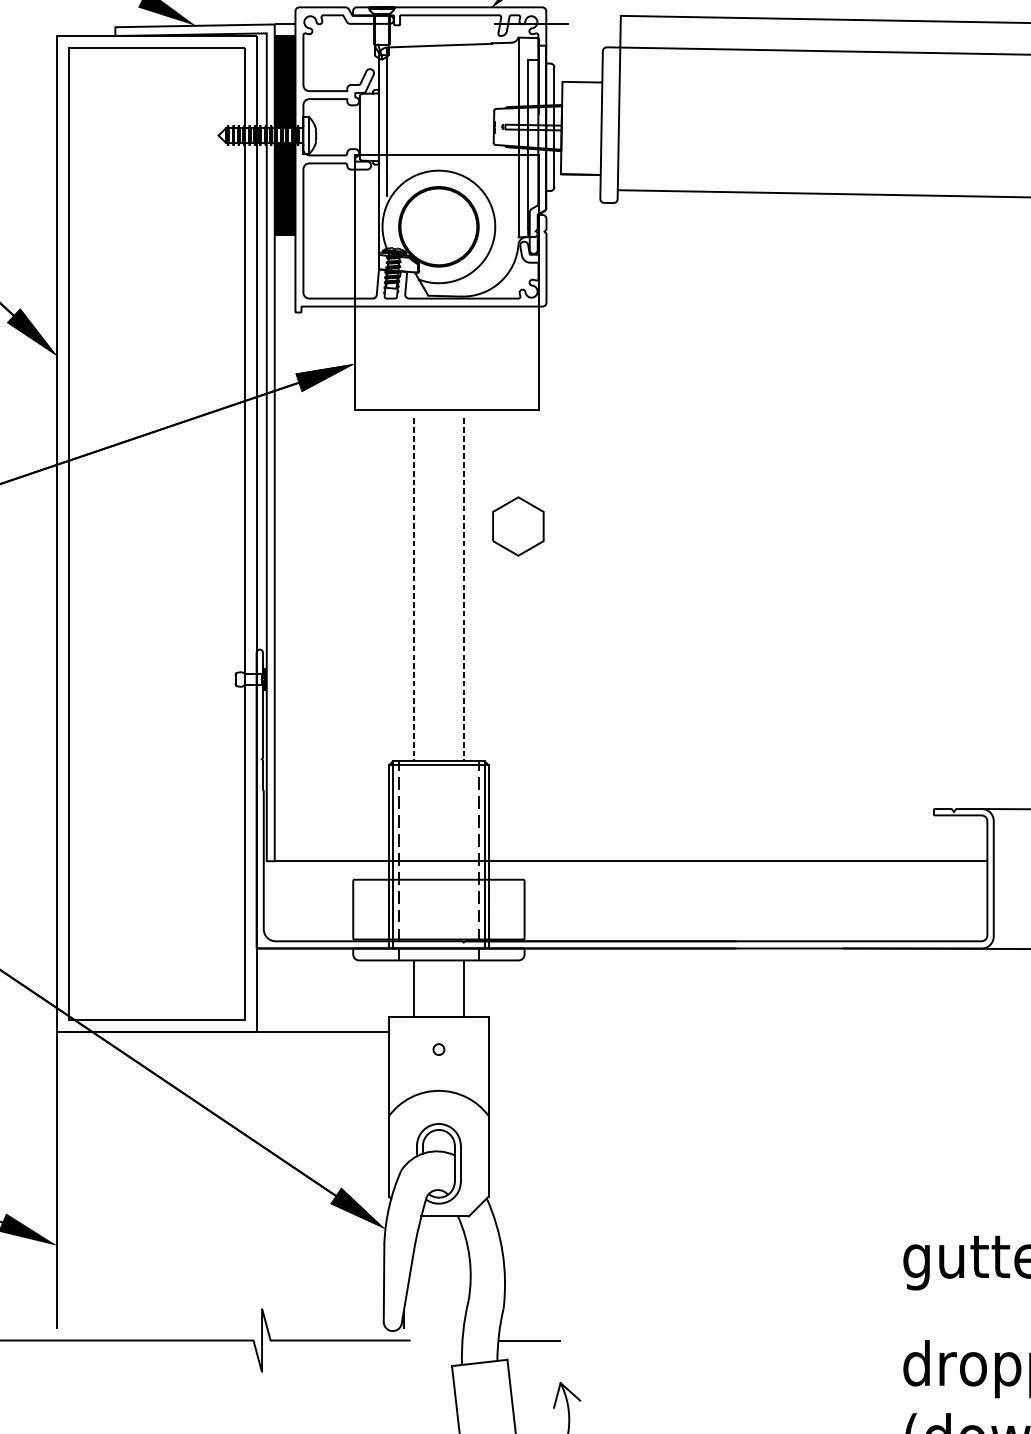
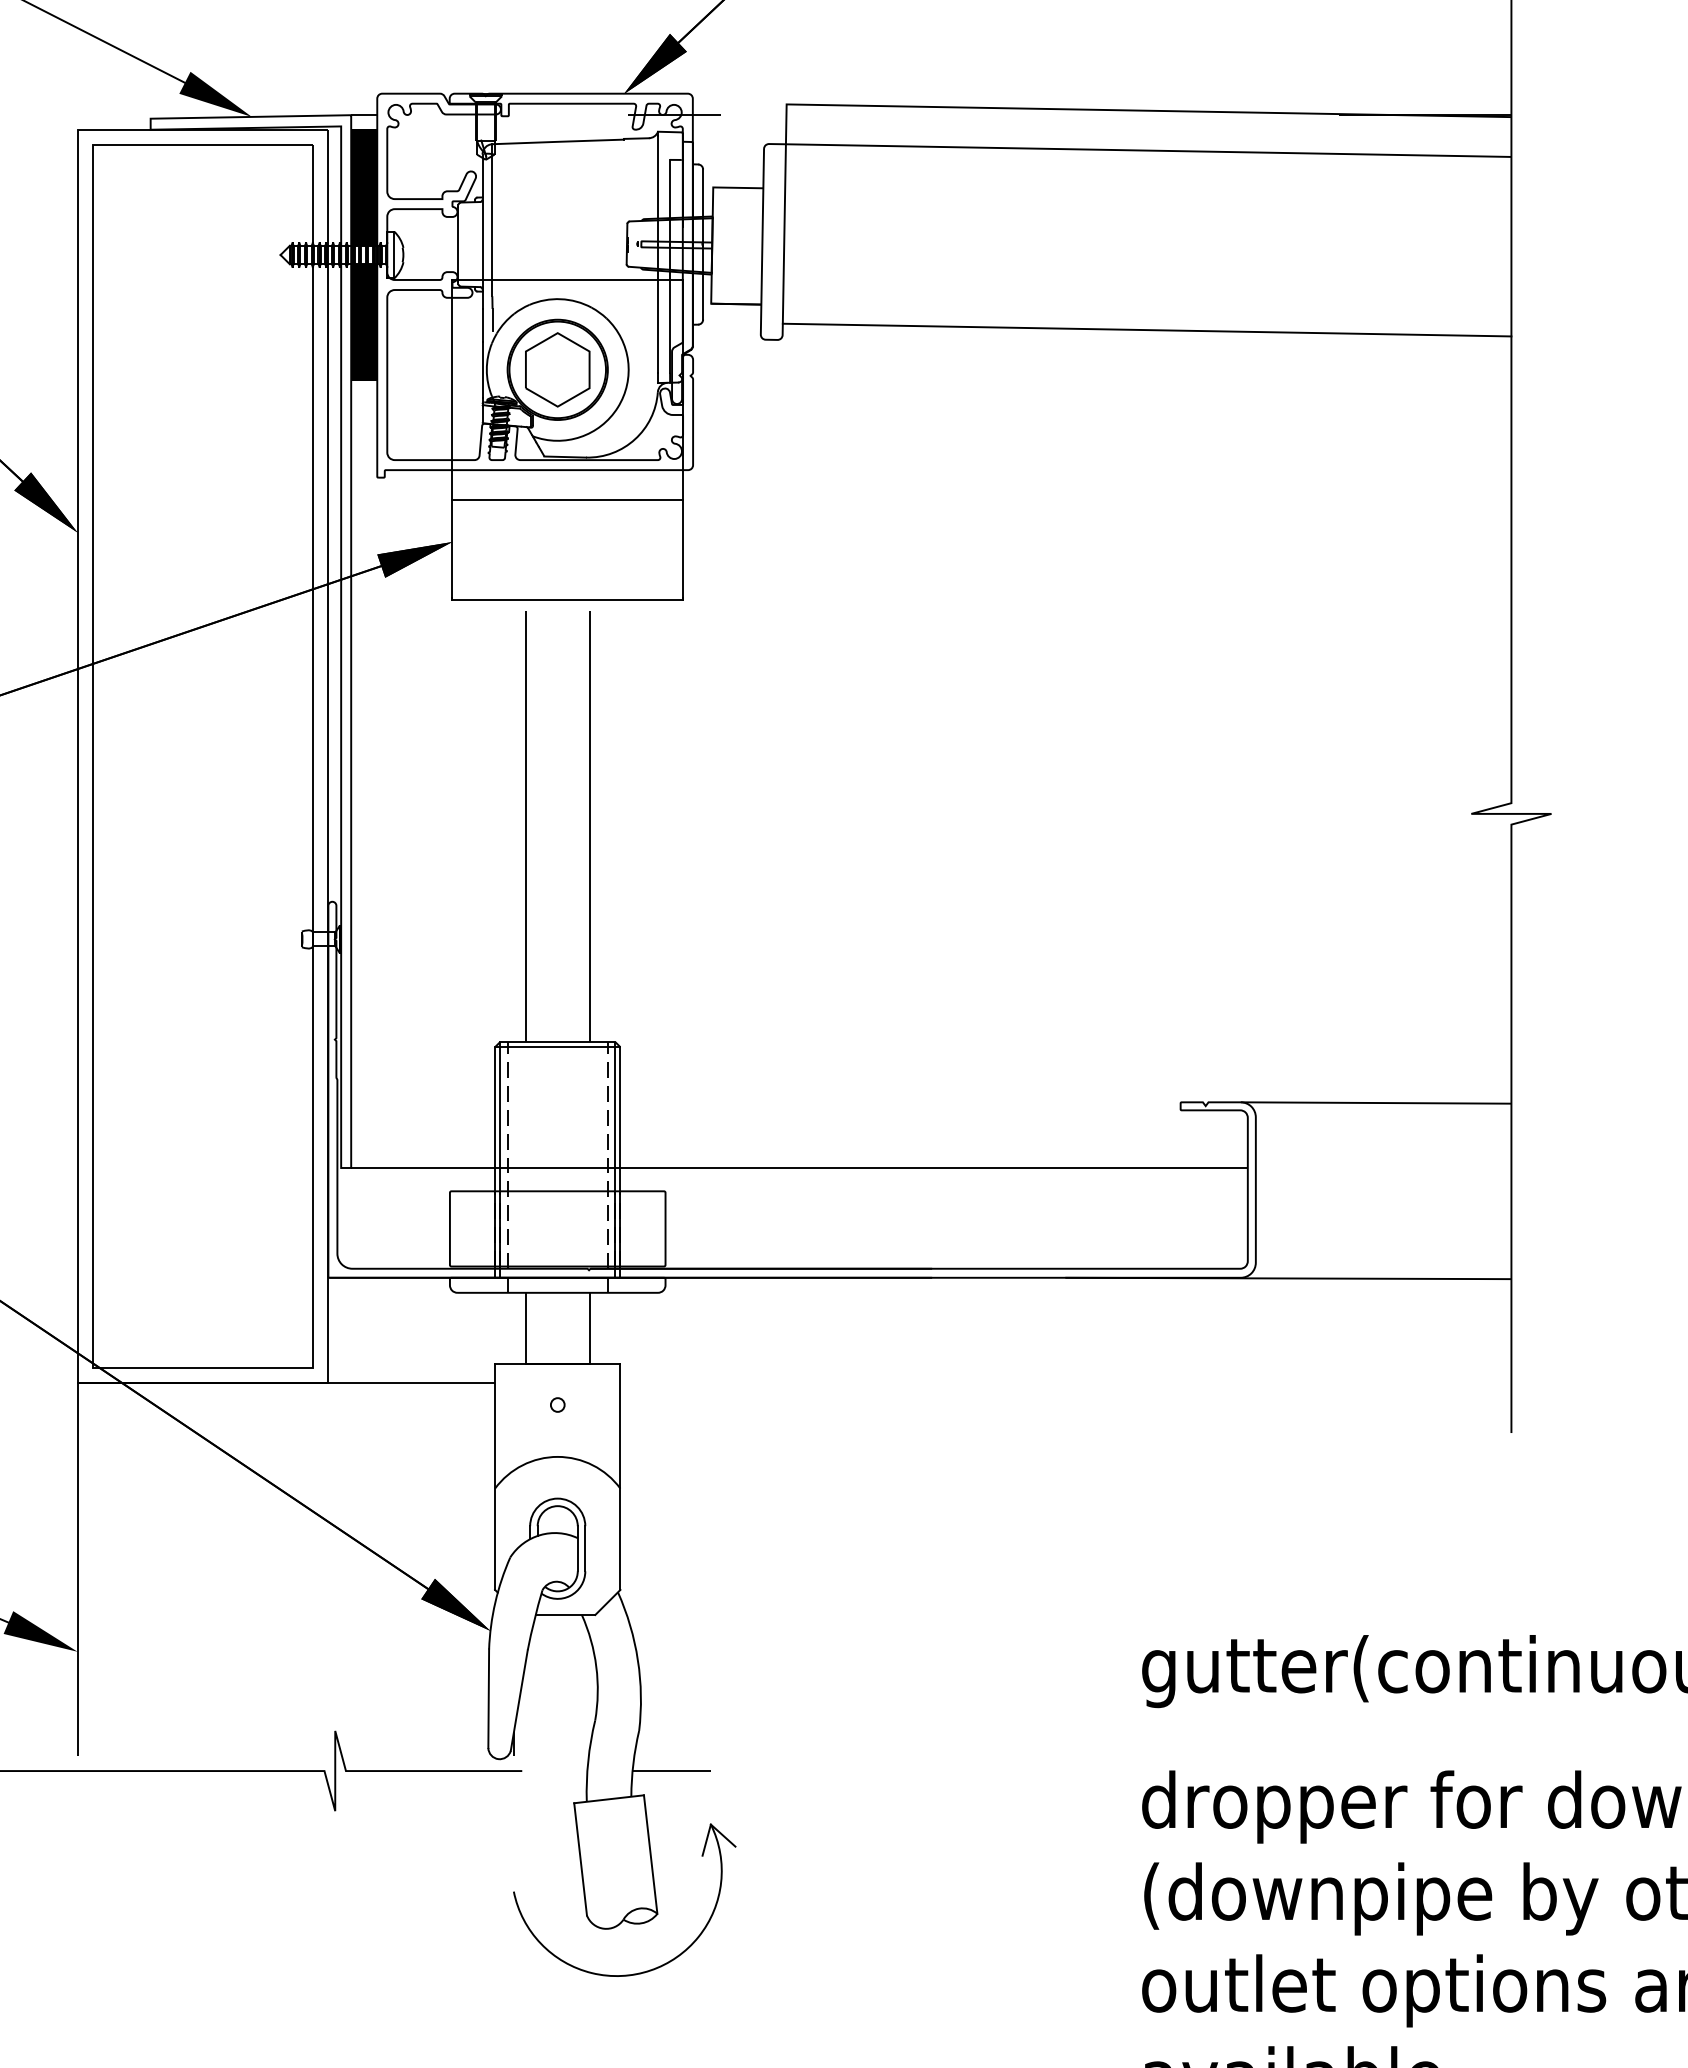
line: (446, 330) -> (567, 500), added
part: (518, 526) -> (557, 369), moved
line: (413, 589) -> (525, 826), dashed -> solid
line: (464, 589) -> (589, 826), dashed -> solid

